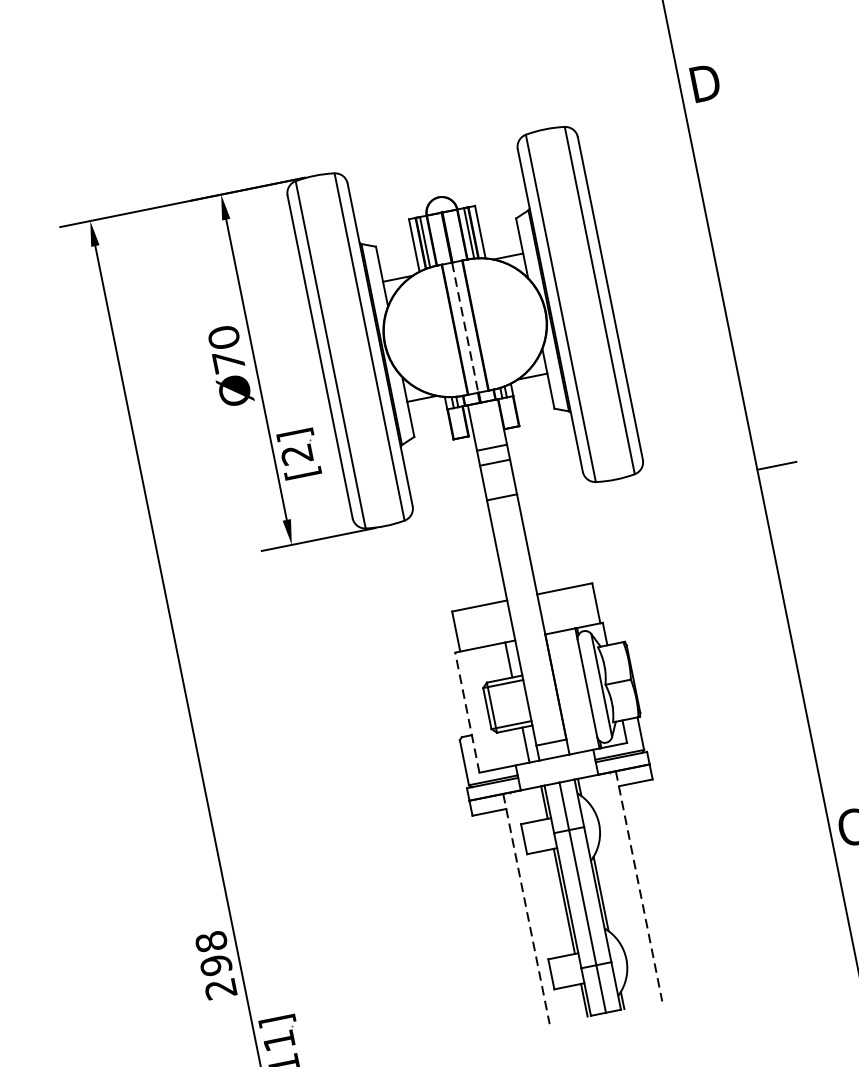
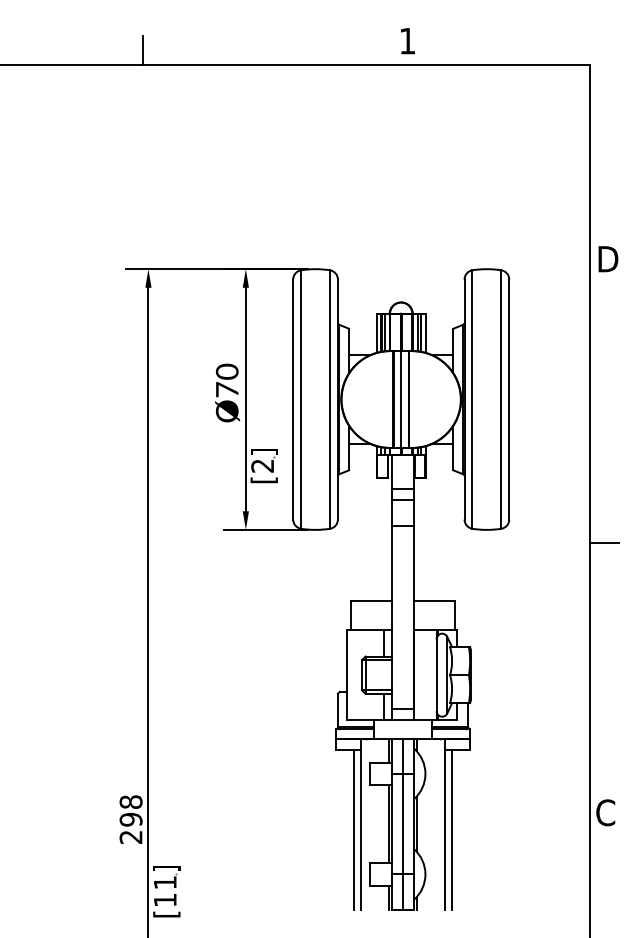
line: (465, 328) -> (401, 400), dashed -> solid
line: (467, 713) -> (347, 675), dashed -> solid
line: (638, 886) -> (444, 824), dashed -> solid
line: (650, 891) -> (452, 829), added
line: (526, 909) -> (361, 824), dashed -> solid
line: (517, 918) -> (353, 829), added

